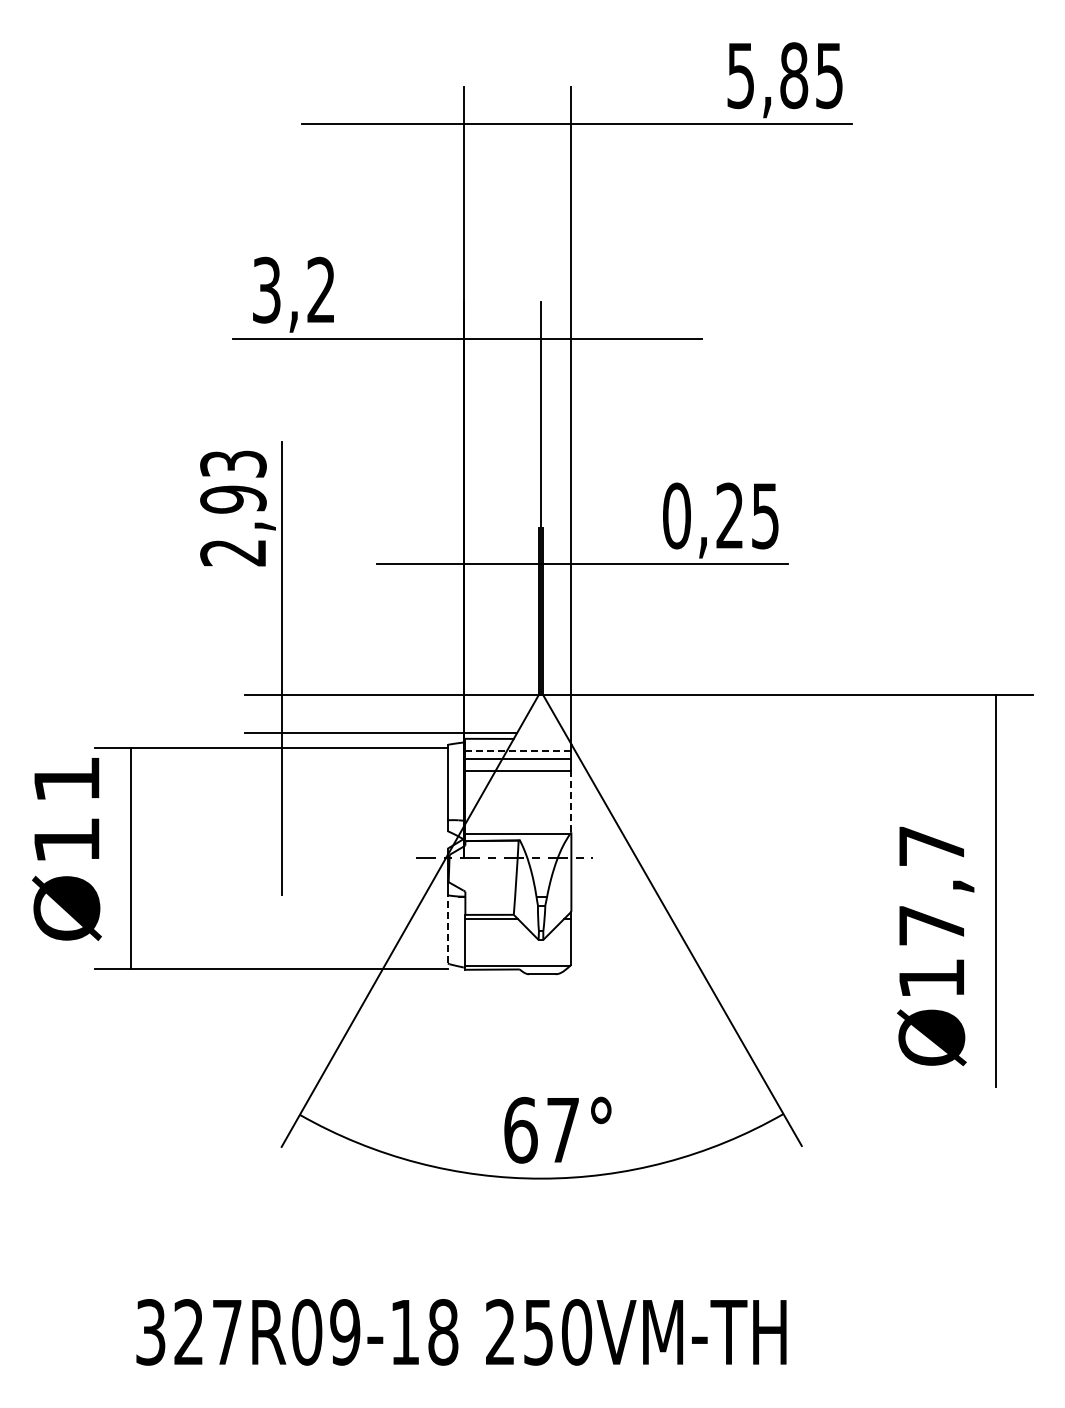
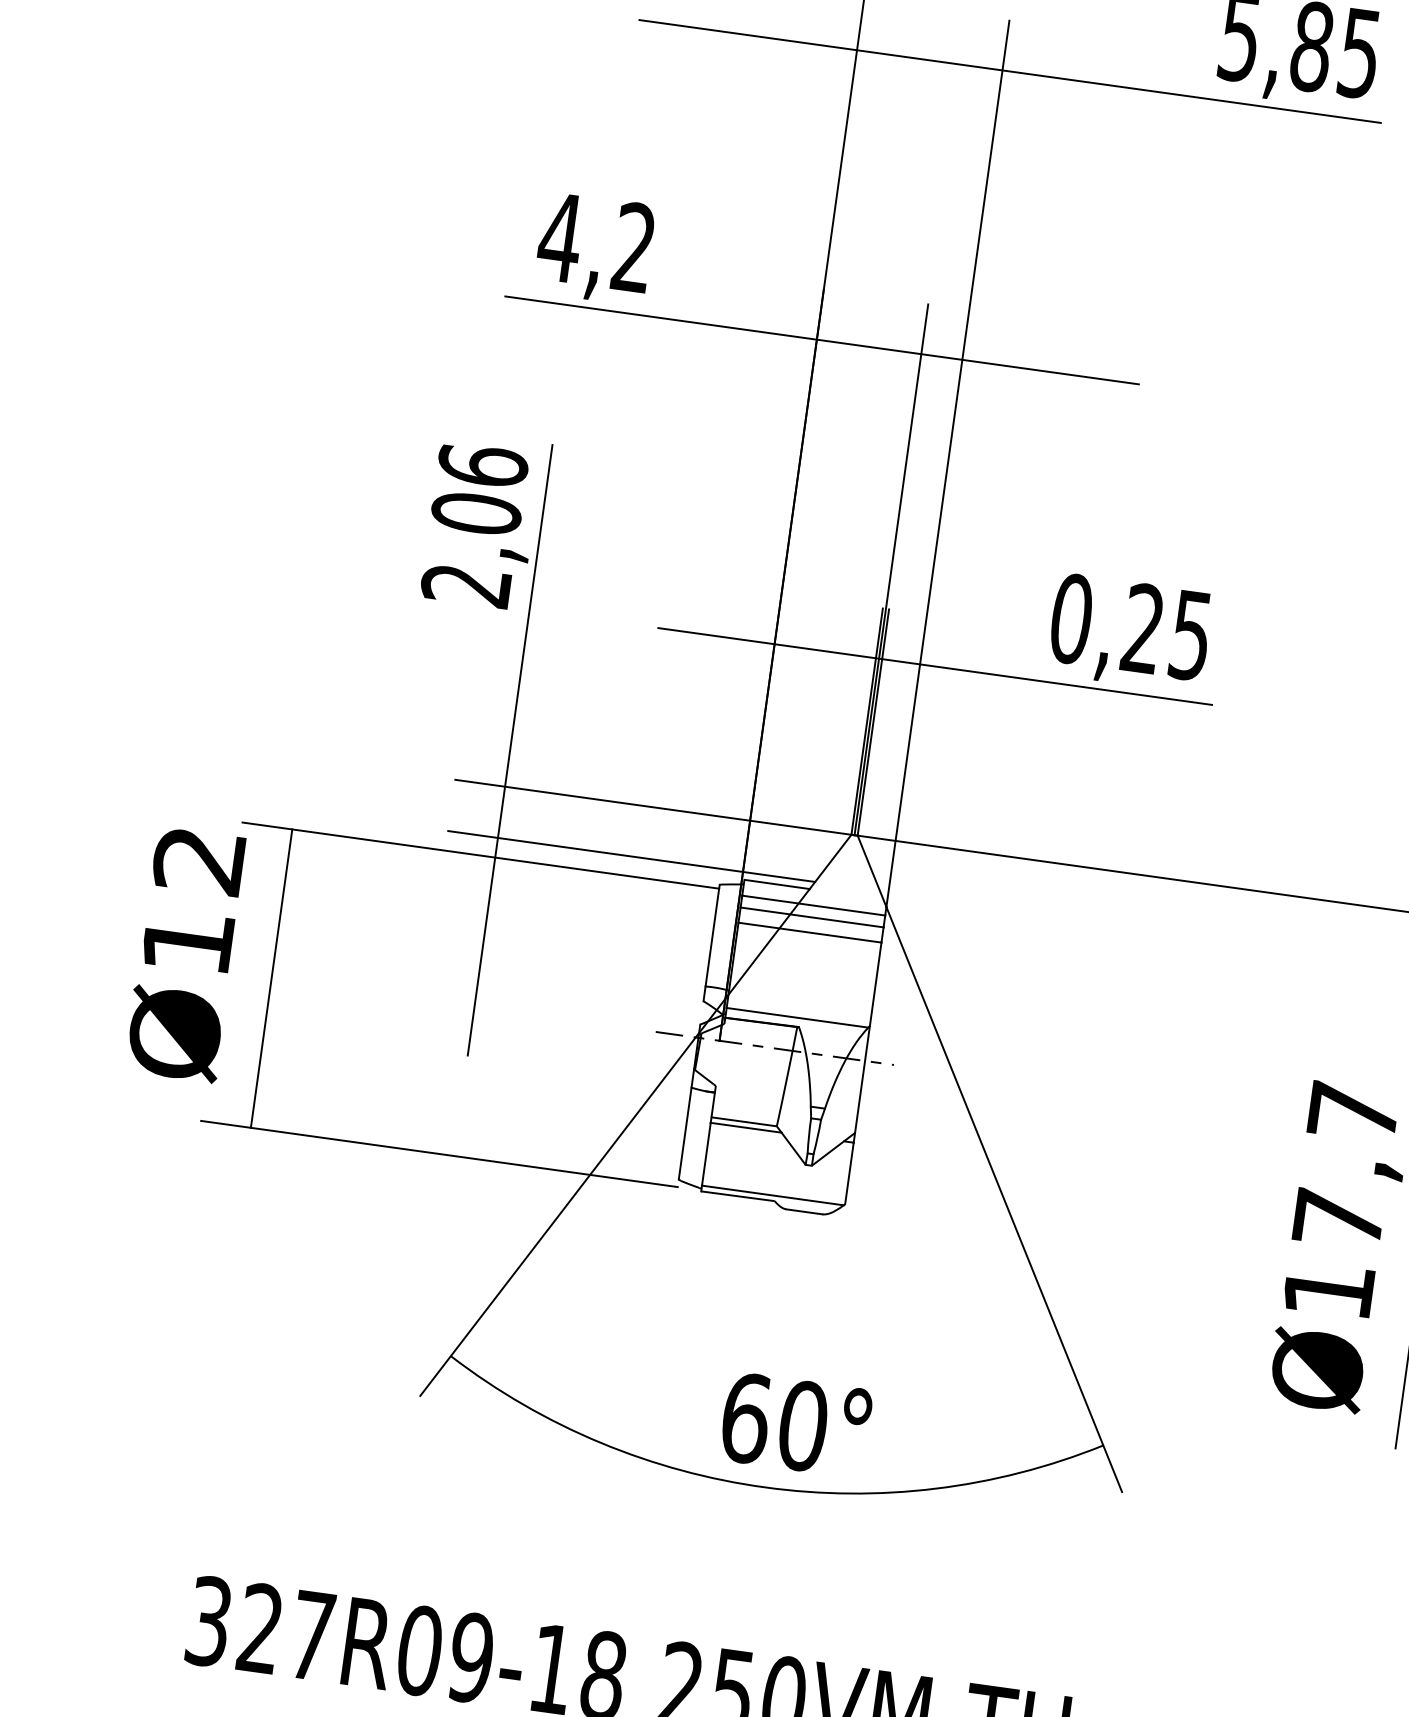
text: (266, 289) -> (560, 236), 3,2 -> 4,2
text: (233, 481) -> (479, 489), 2,93 -> 2,06
line: (518, 750) -> (813, 905), dashed -> solid
text: (66, 780) -> (198, 861), Ø11 -> Ø12
line: (571, 801) -> (875, 984), dashed -> solid
line: (447, 928) -> (684, 1132), dashed -> solid
text: (563, 1129) -> (803, 1425), 67° -> 60°

